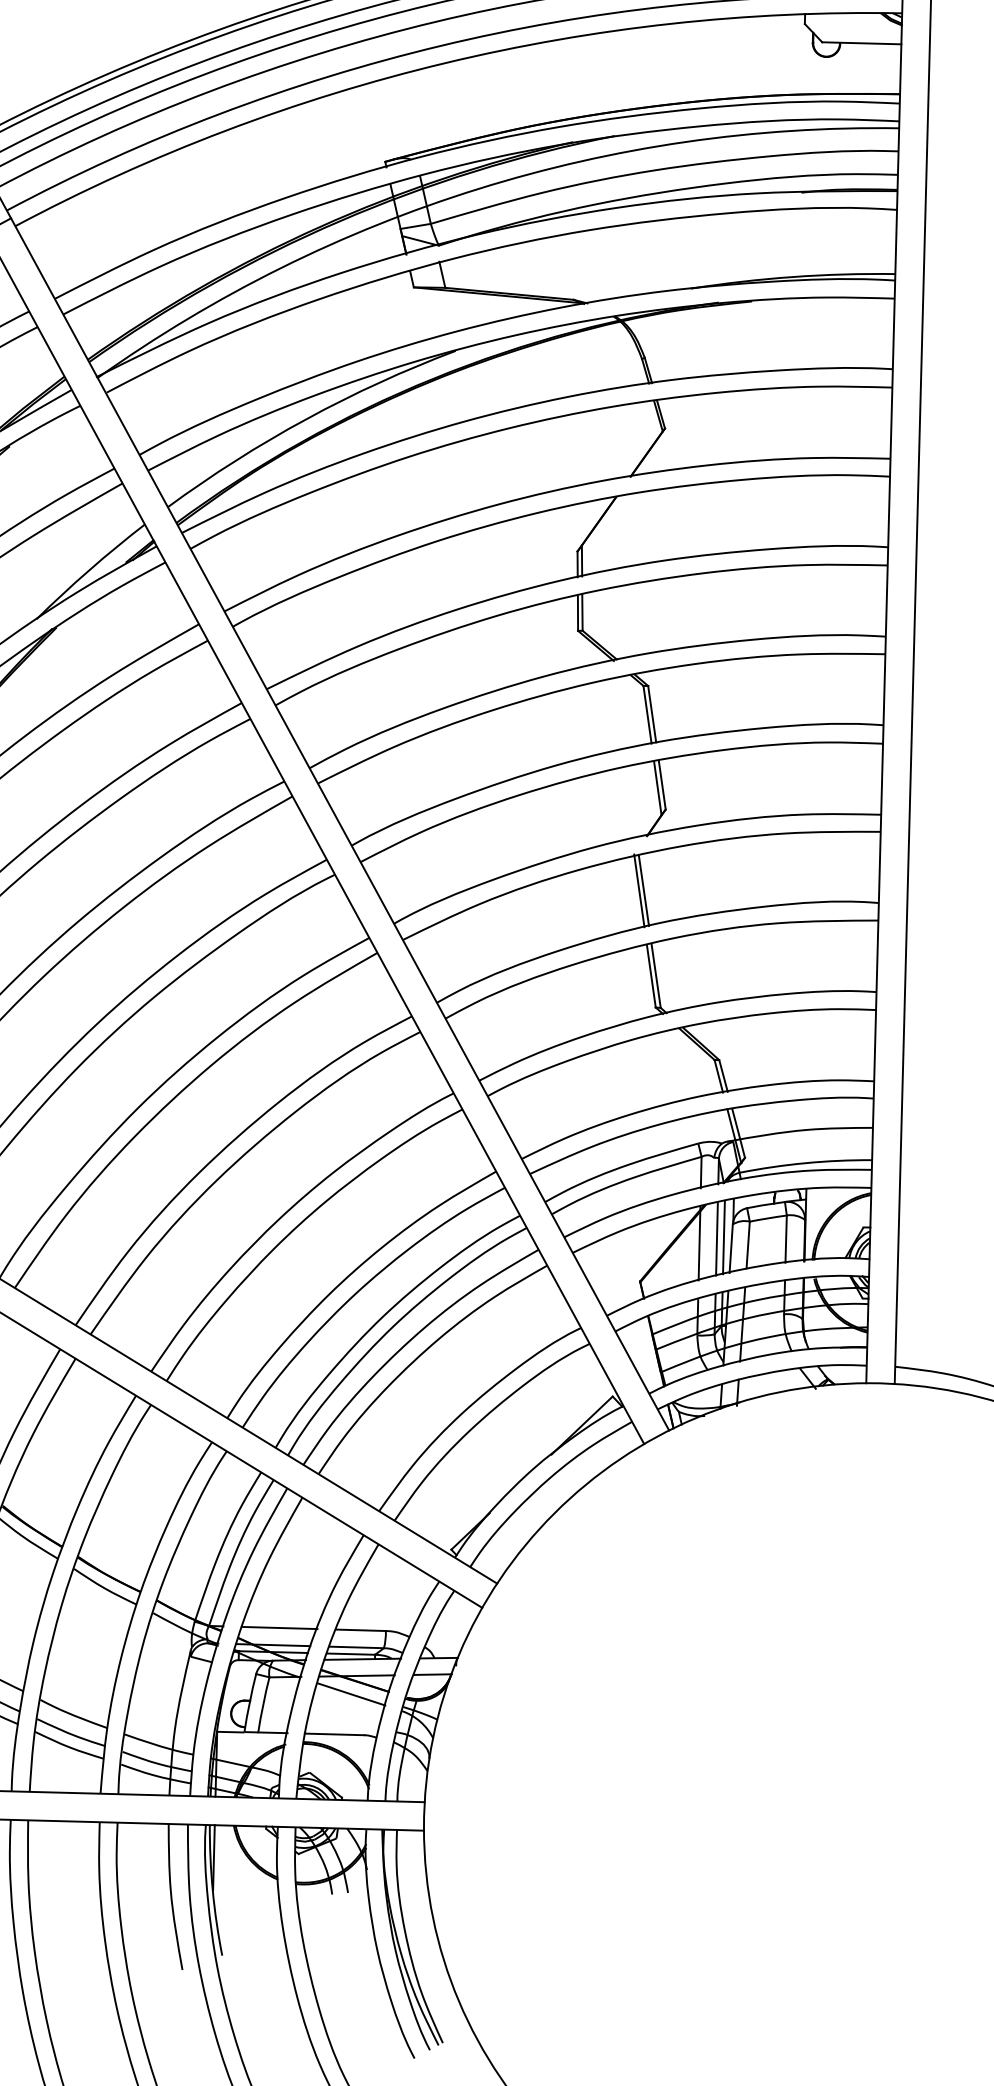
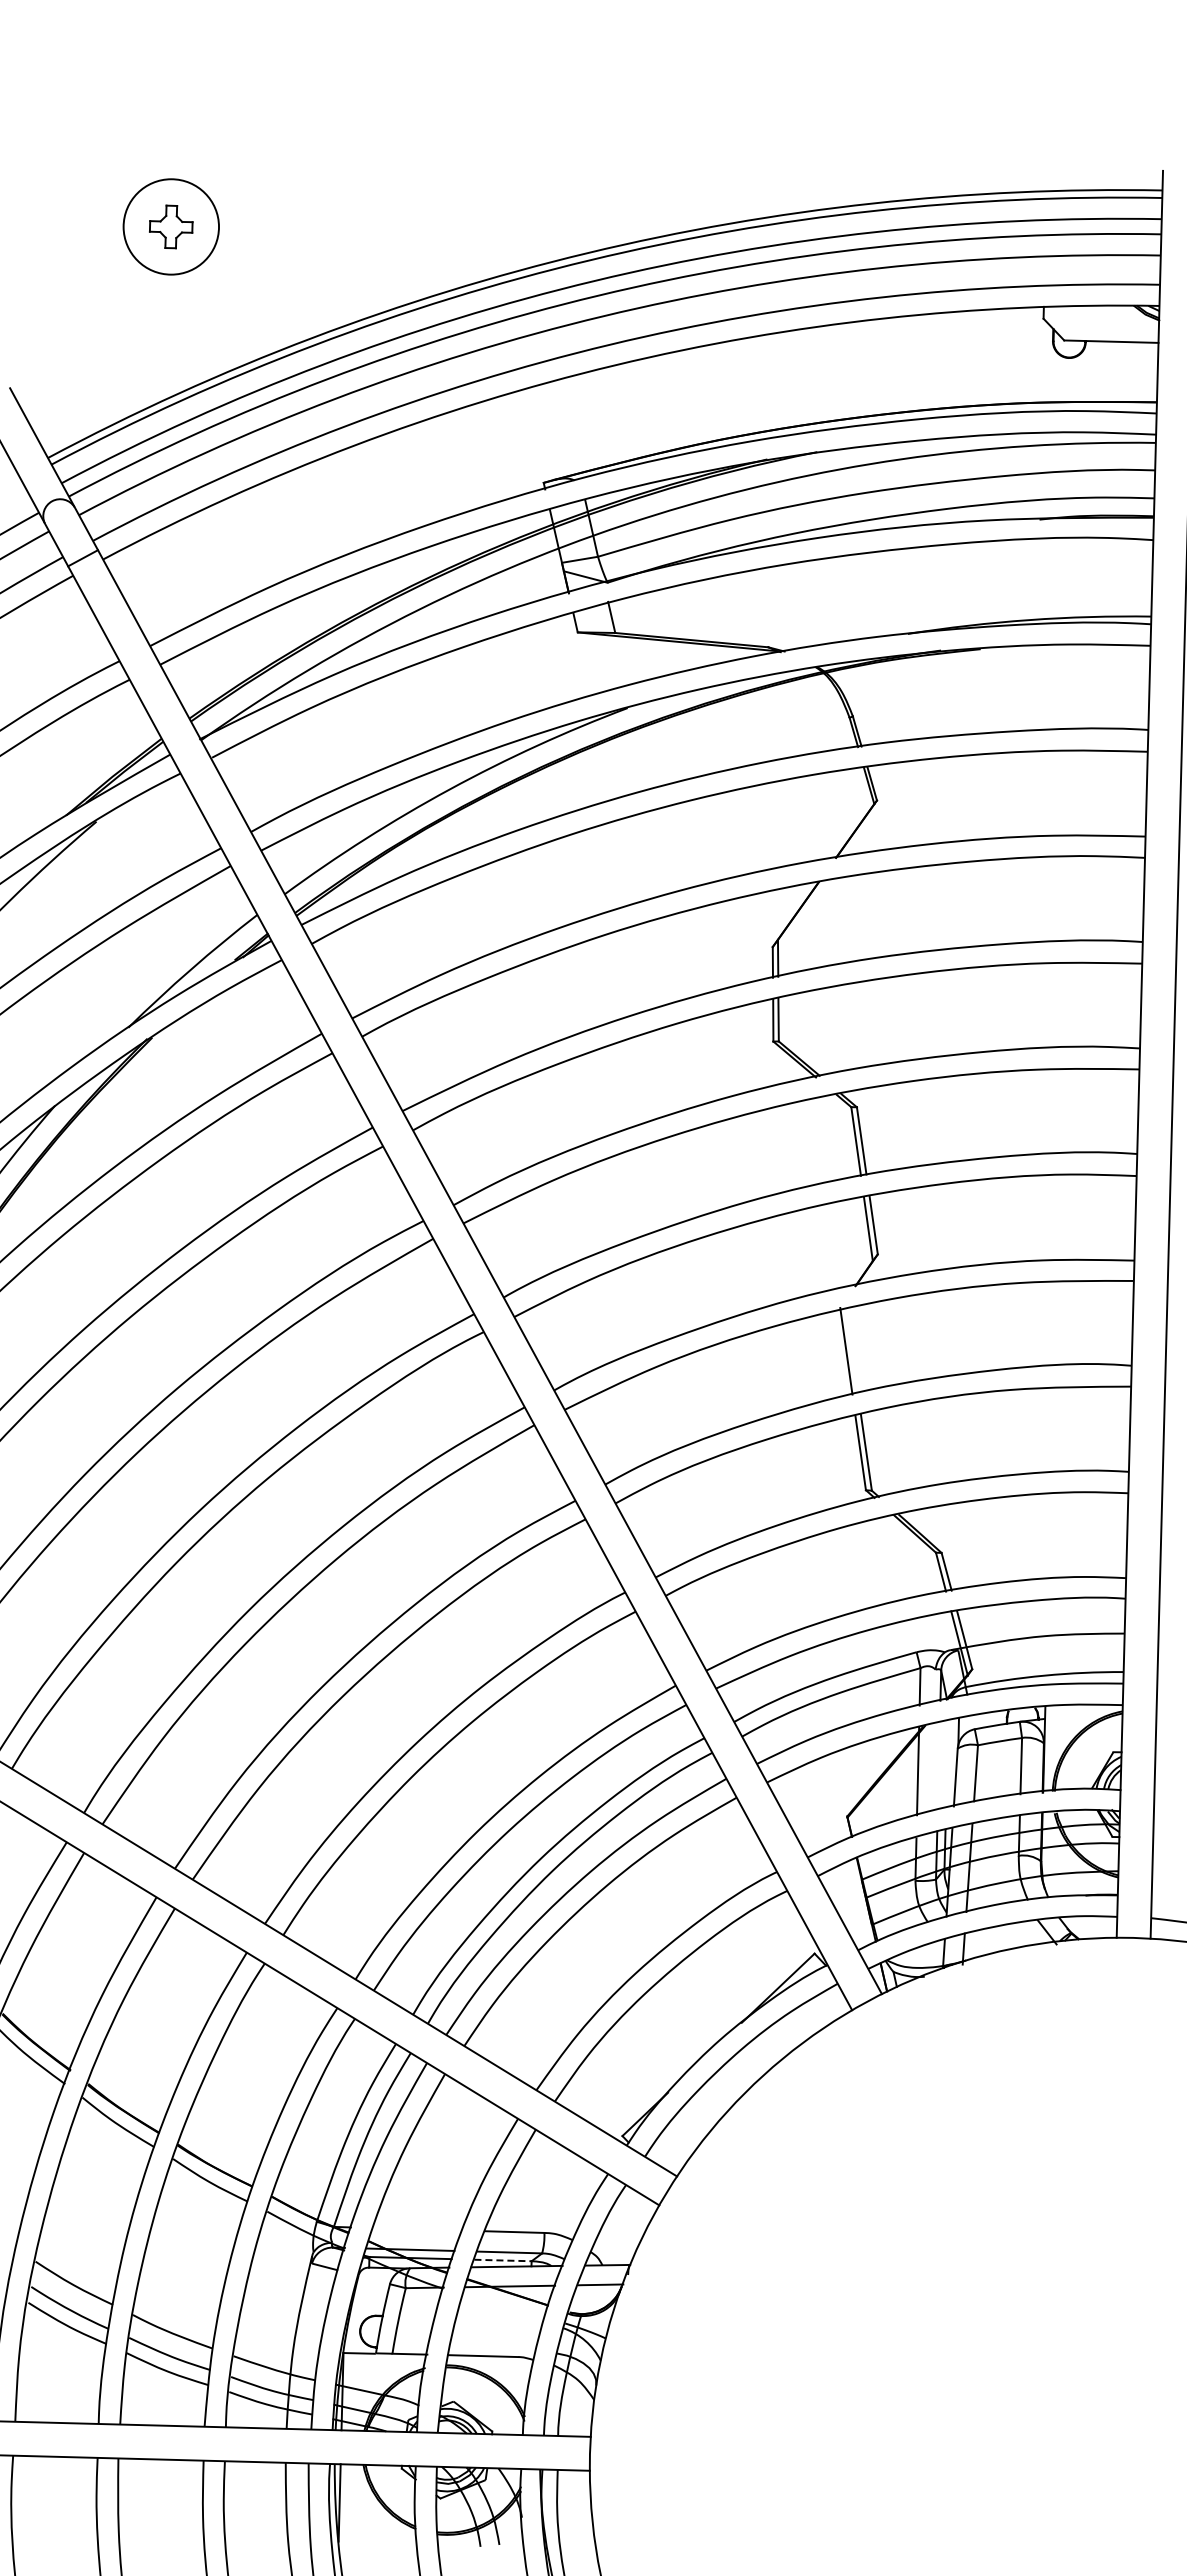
line: (643, 891) -> (851, 1351), removed
line: (724, 1236) -> (947, 1763), removed
line: (716, 1238) -> (938, 1765), removed
line: (279, 1628) -> (417, 2229), removed
line: (351, 1654) -> (503, 2260), solid -> dashed
line: (351, 1694) -> (503, 2308), removed

